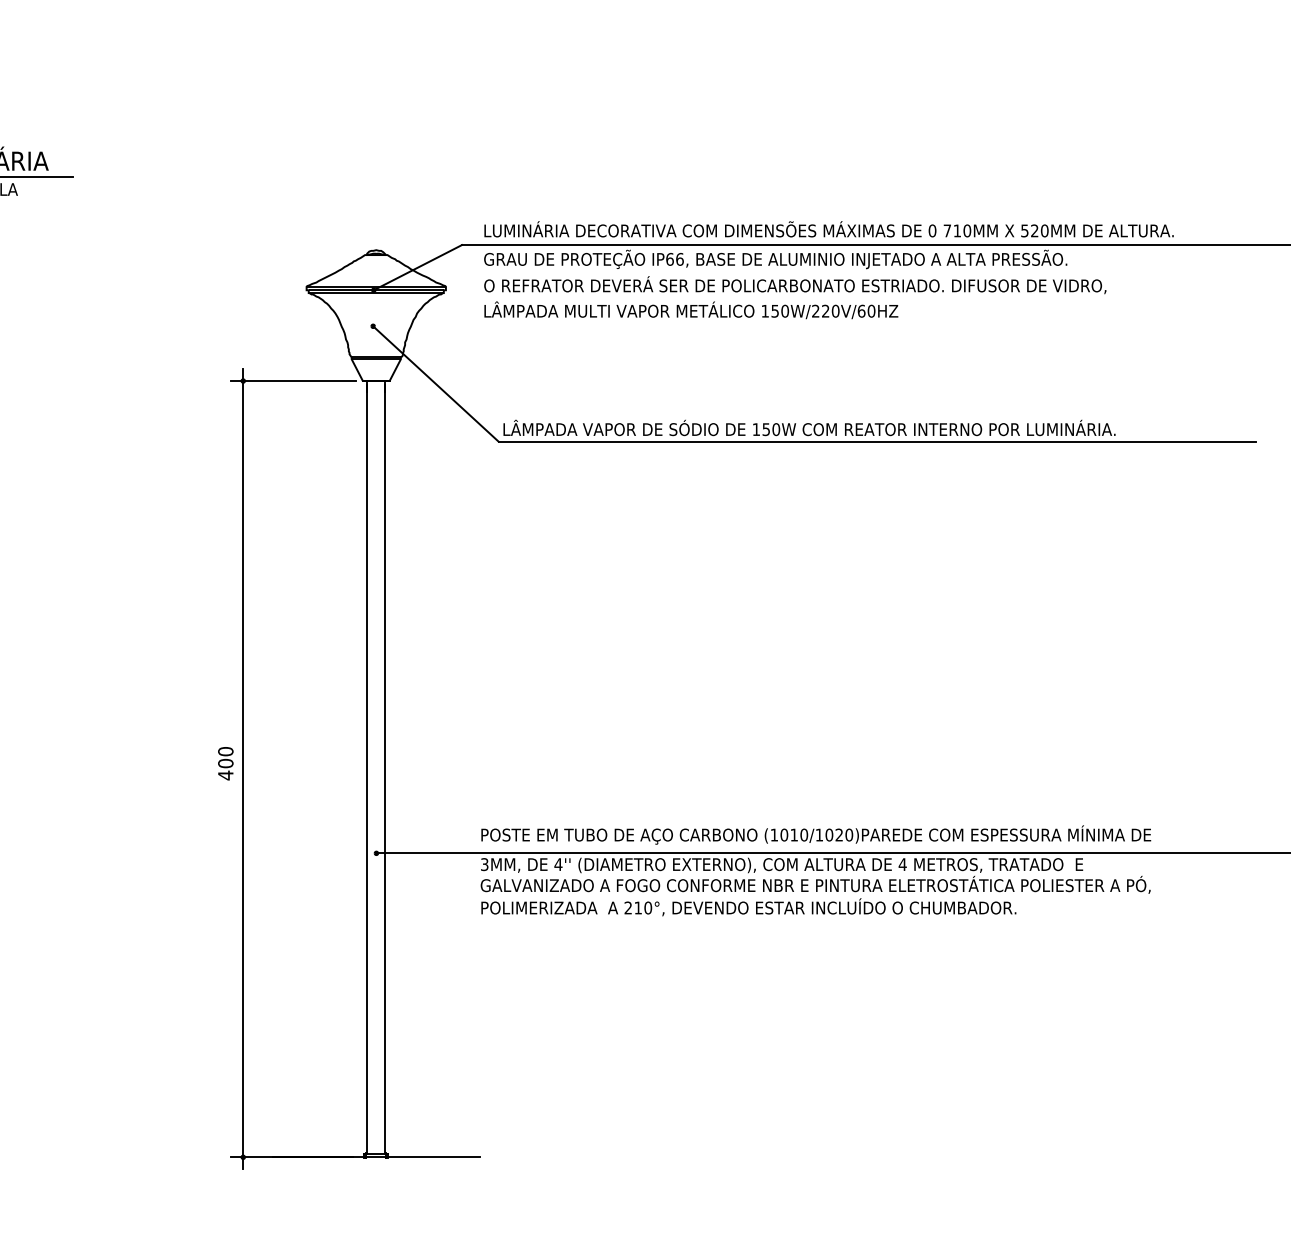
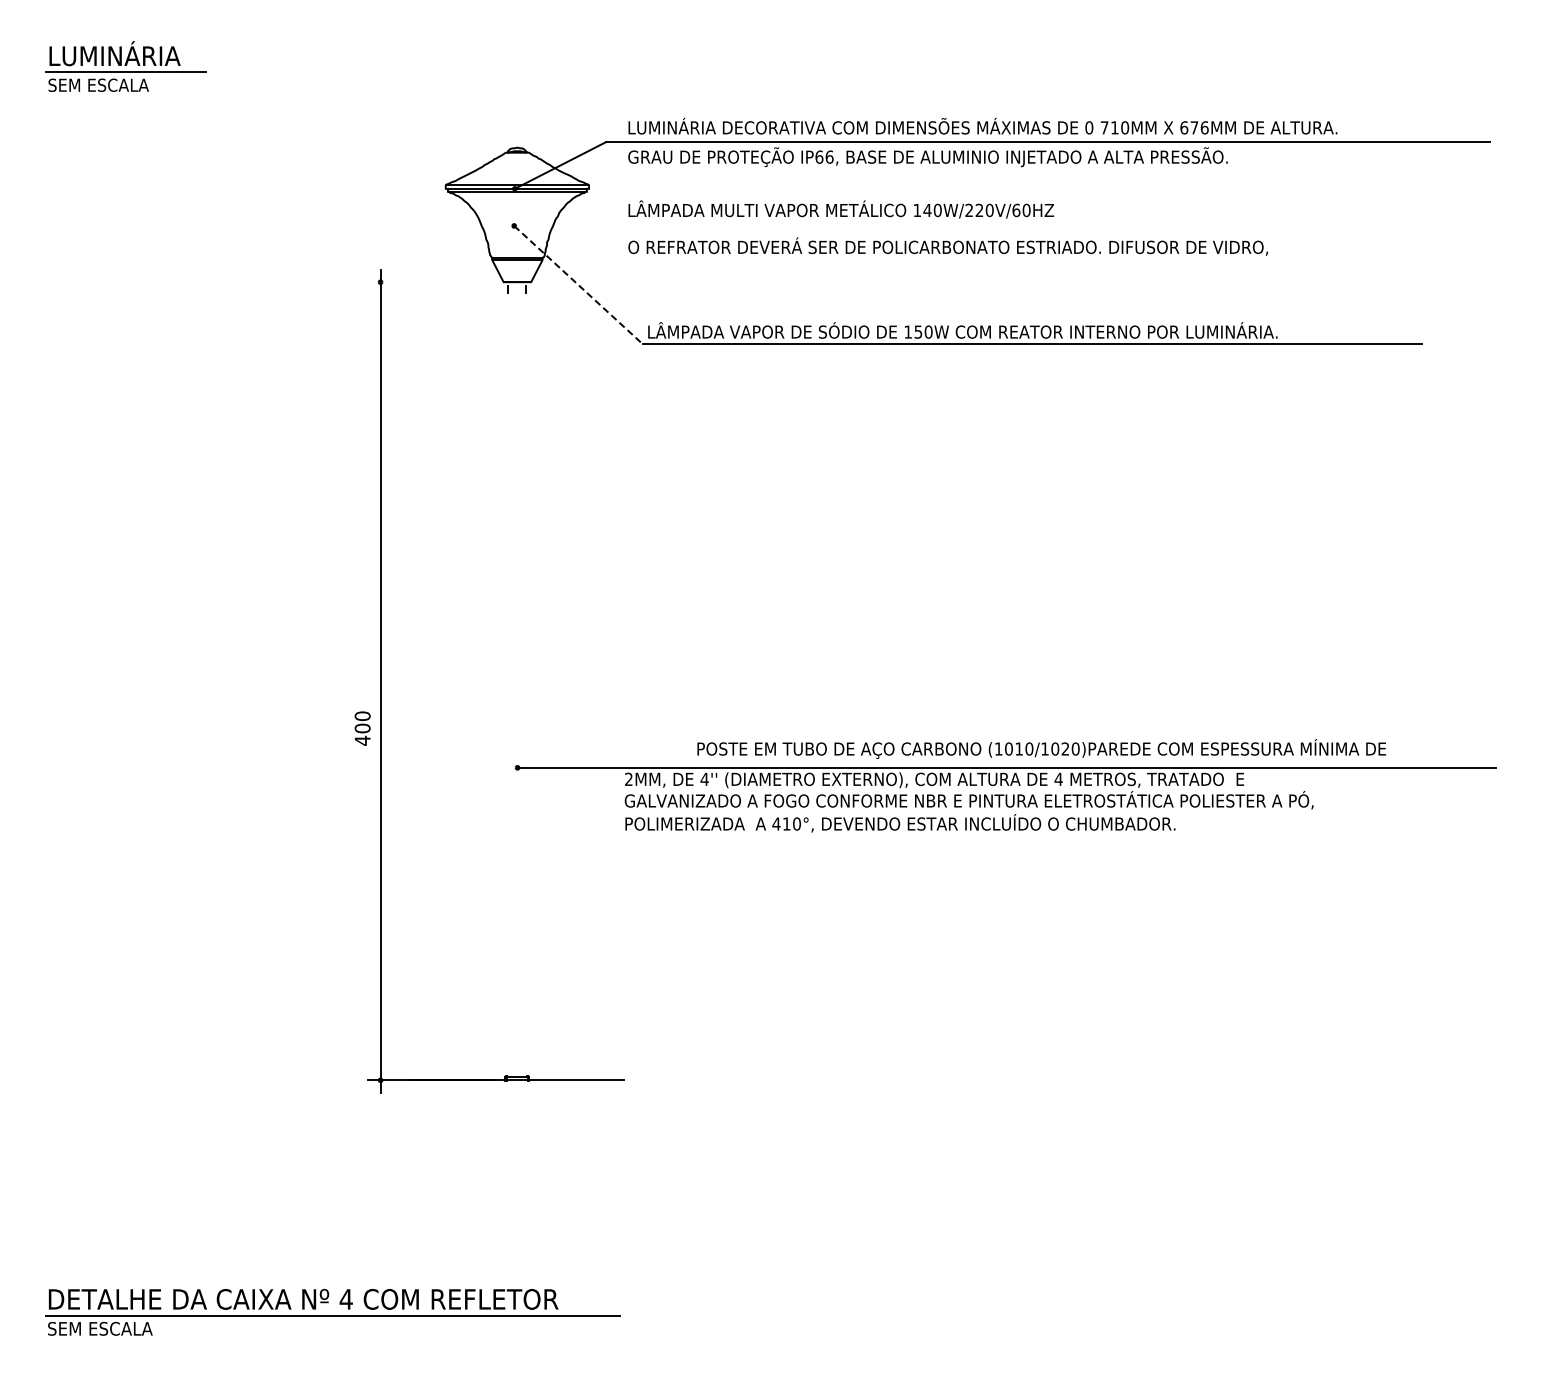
text: (1034, 230) -> (1194, 127), 520MM -> 676MM
text: (795, 285) -> (948, 246), moved
text: (775, 311) -> (927, 210), 150W/220V/60HZ -> 140W/220V/60HZ
line: (293, 381) -> (432, 282), removed
line: (435, 384) -> (578, 285), solid -> dashed
text: (225, 763) -> (362, 728), moved
line: (367, 767) -> (508, 679), removed
line: (385, 767) -> (526, 679), removed
text: (815, 834) -> (1041, 748), moved
text: (484, 864) -> (628, 779), 3MM, -> 2MM,
text: (628, 907) -> (776, 823), 210°, -> 410°,

